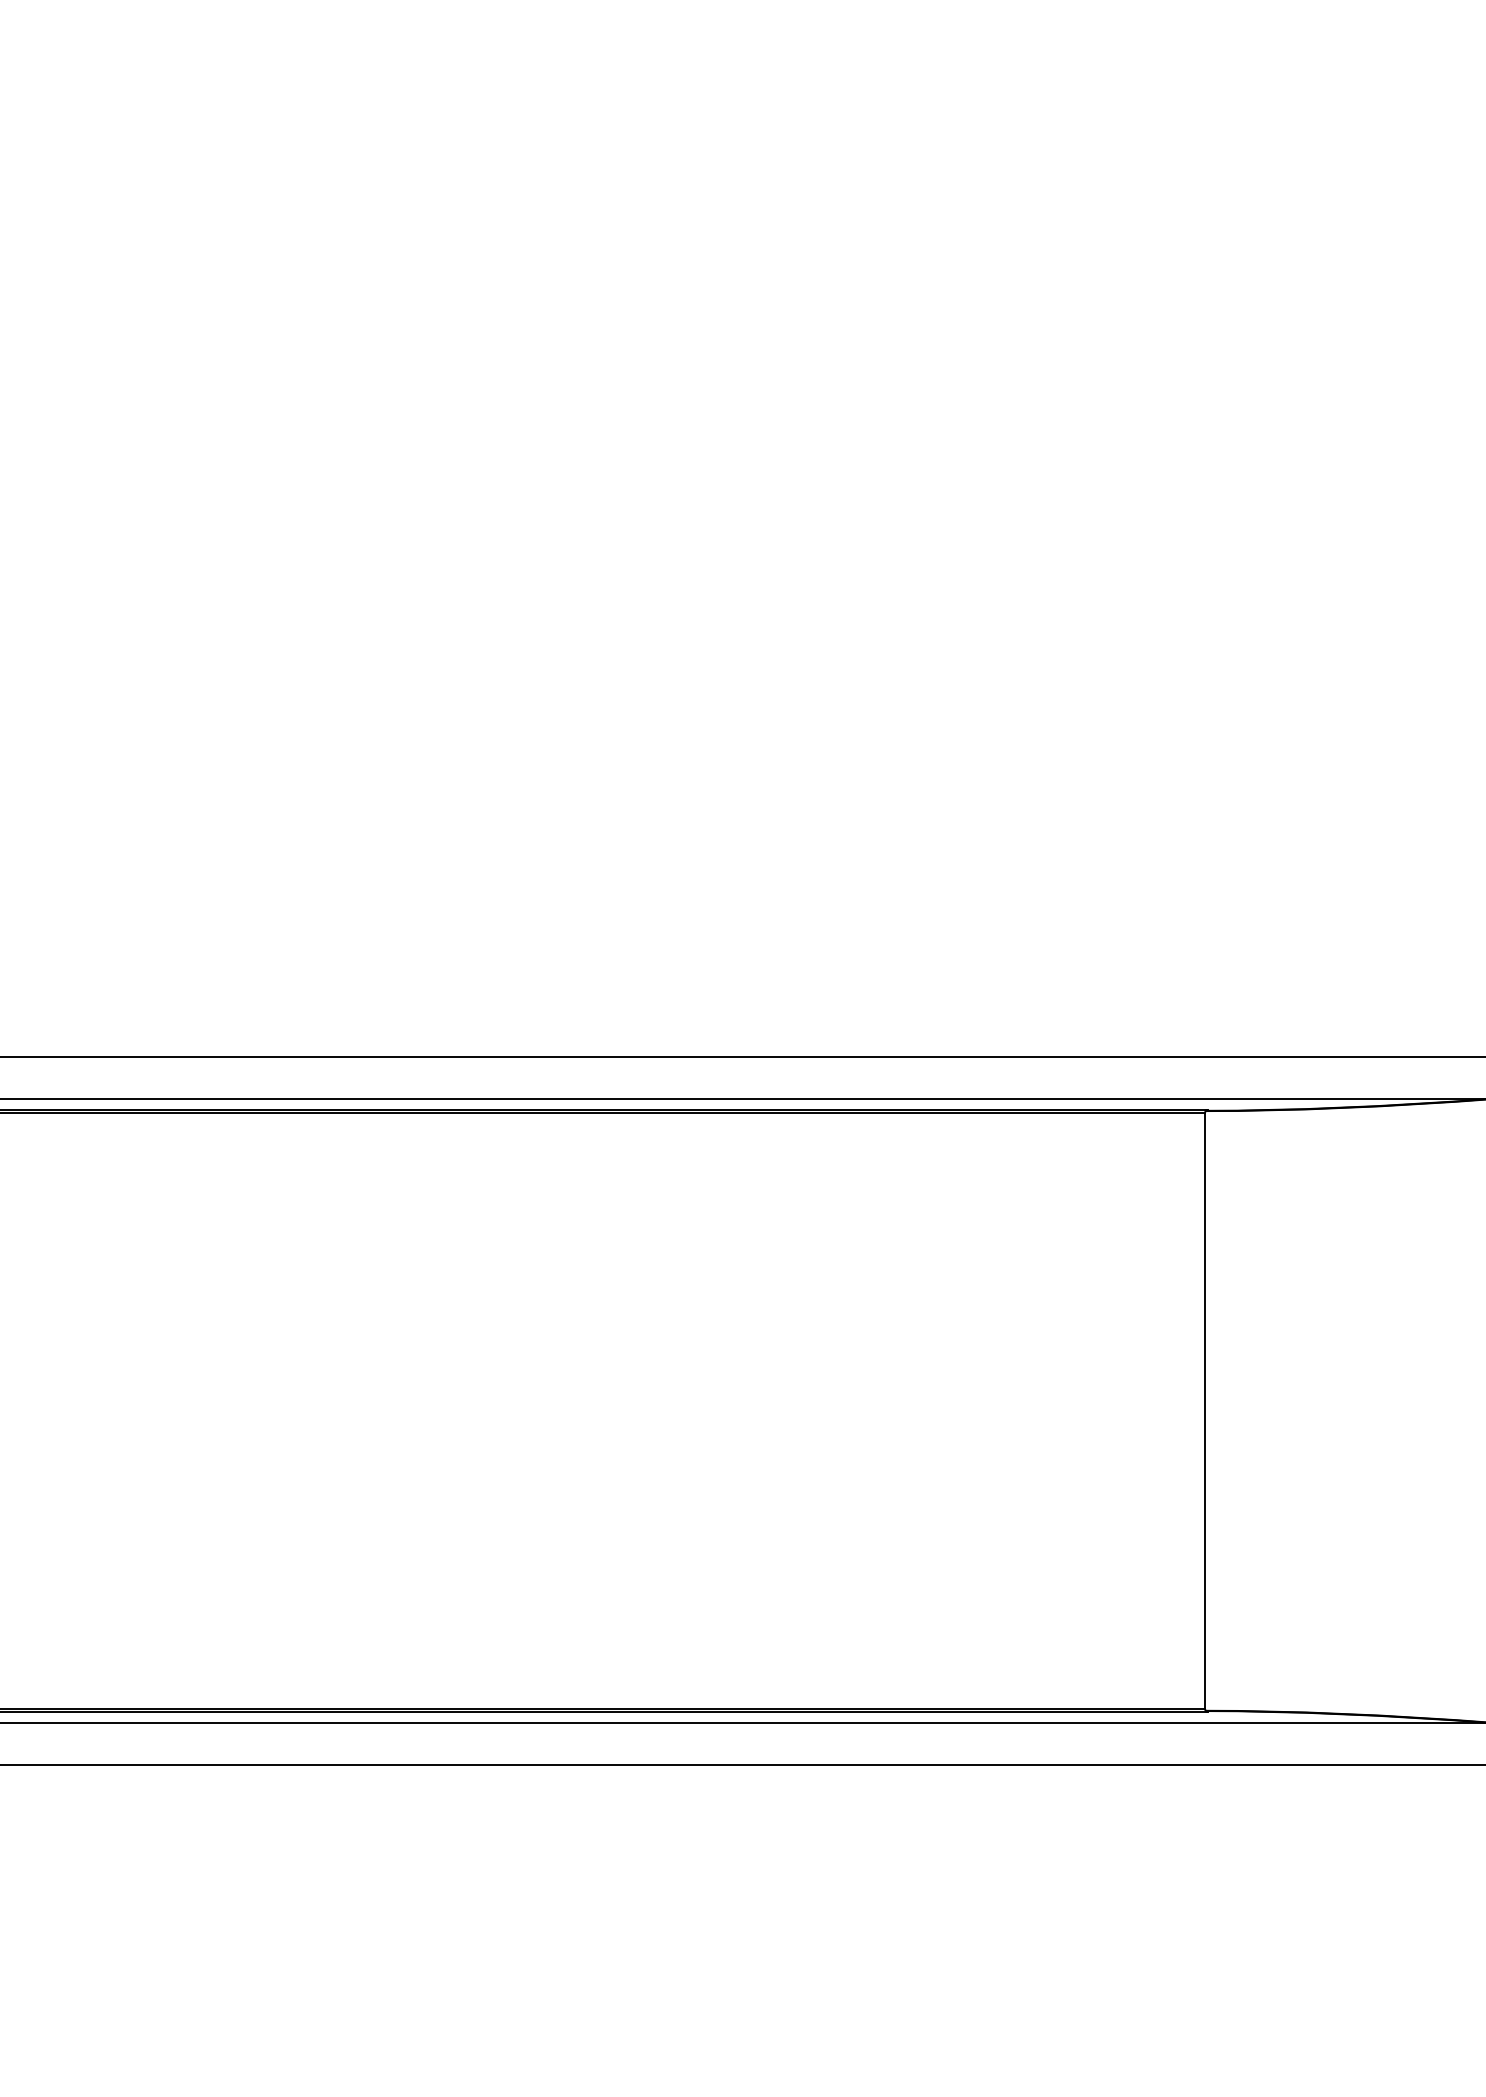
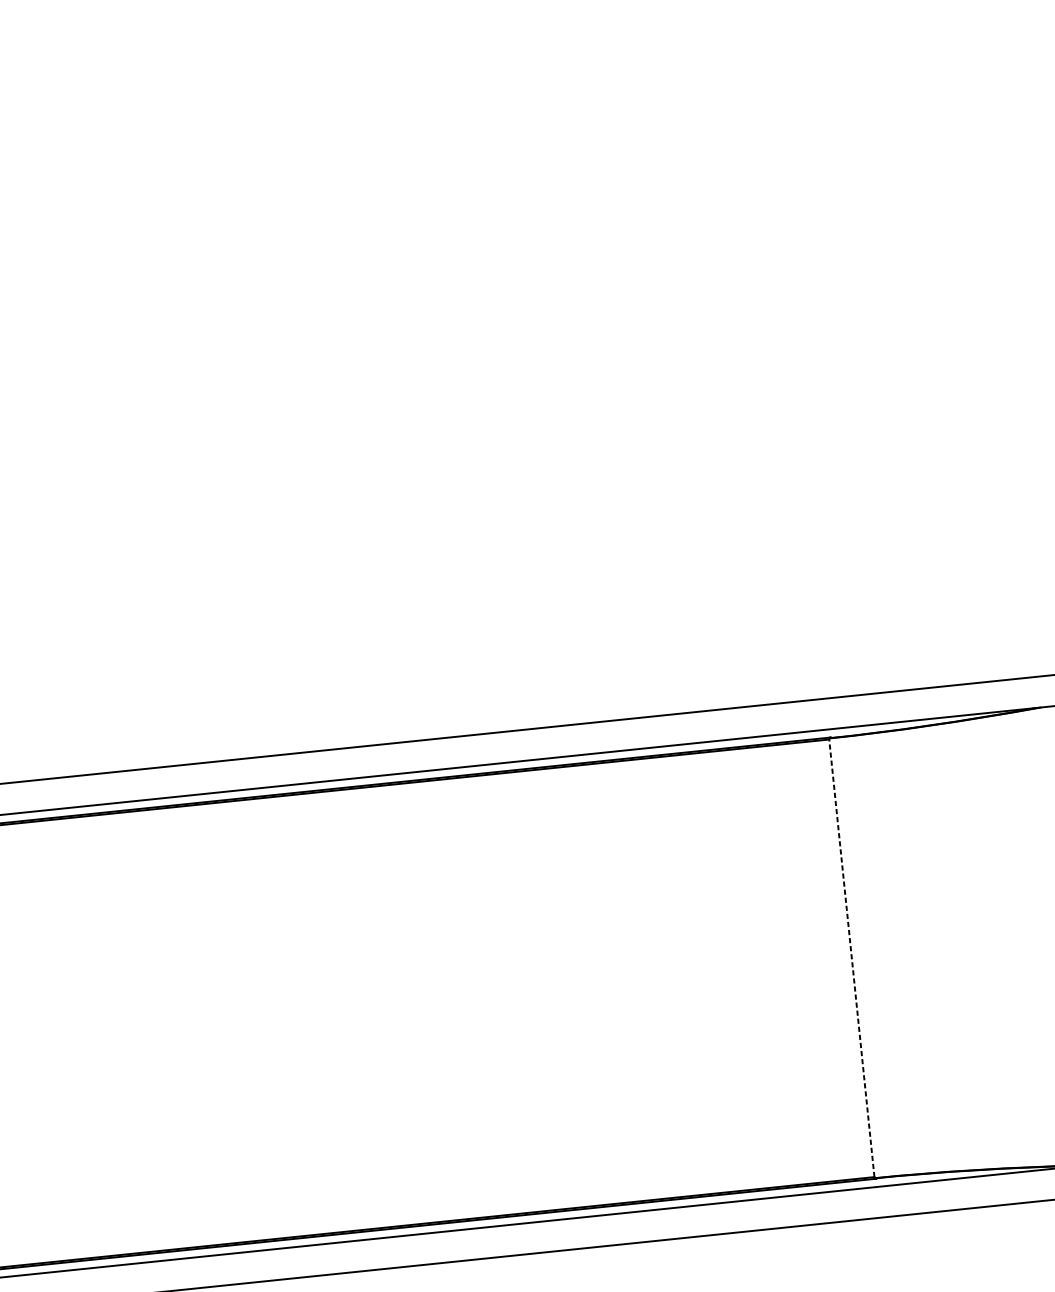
line: (1205, 1410) -> (851, 957), solid -> dashed

